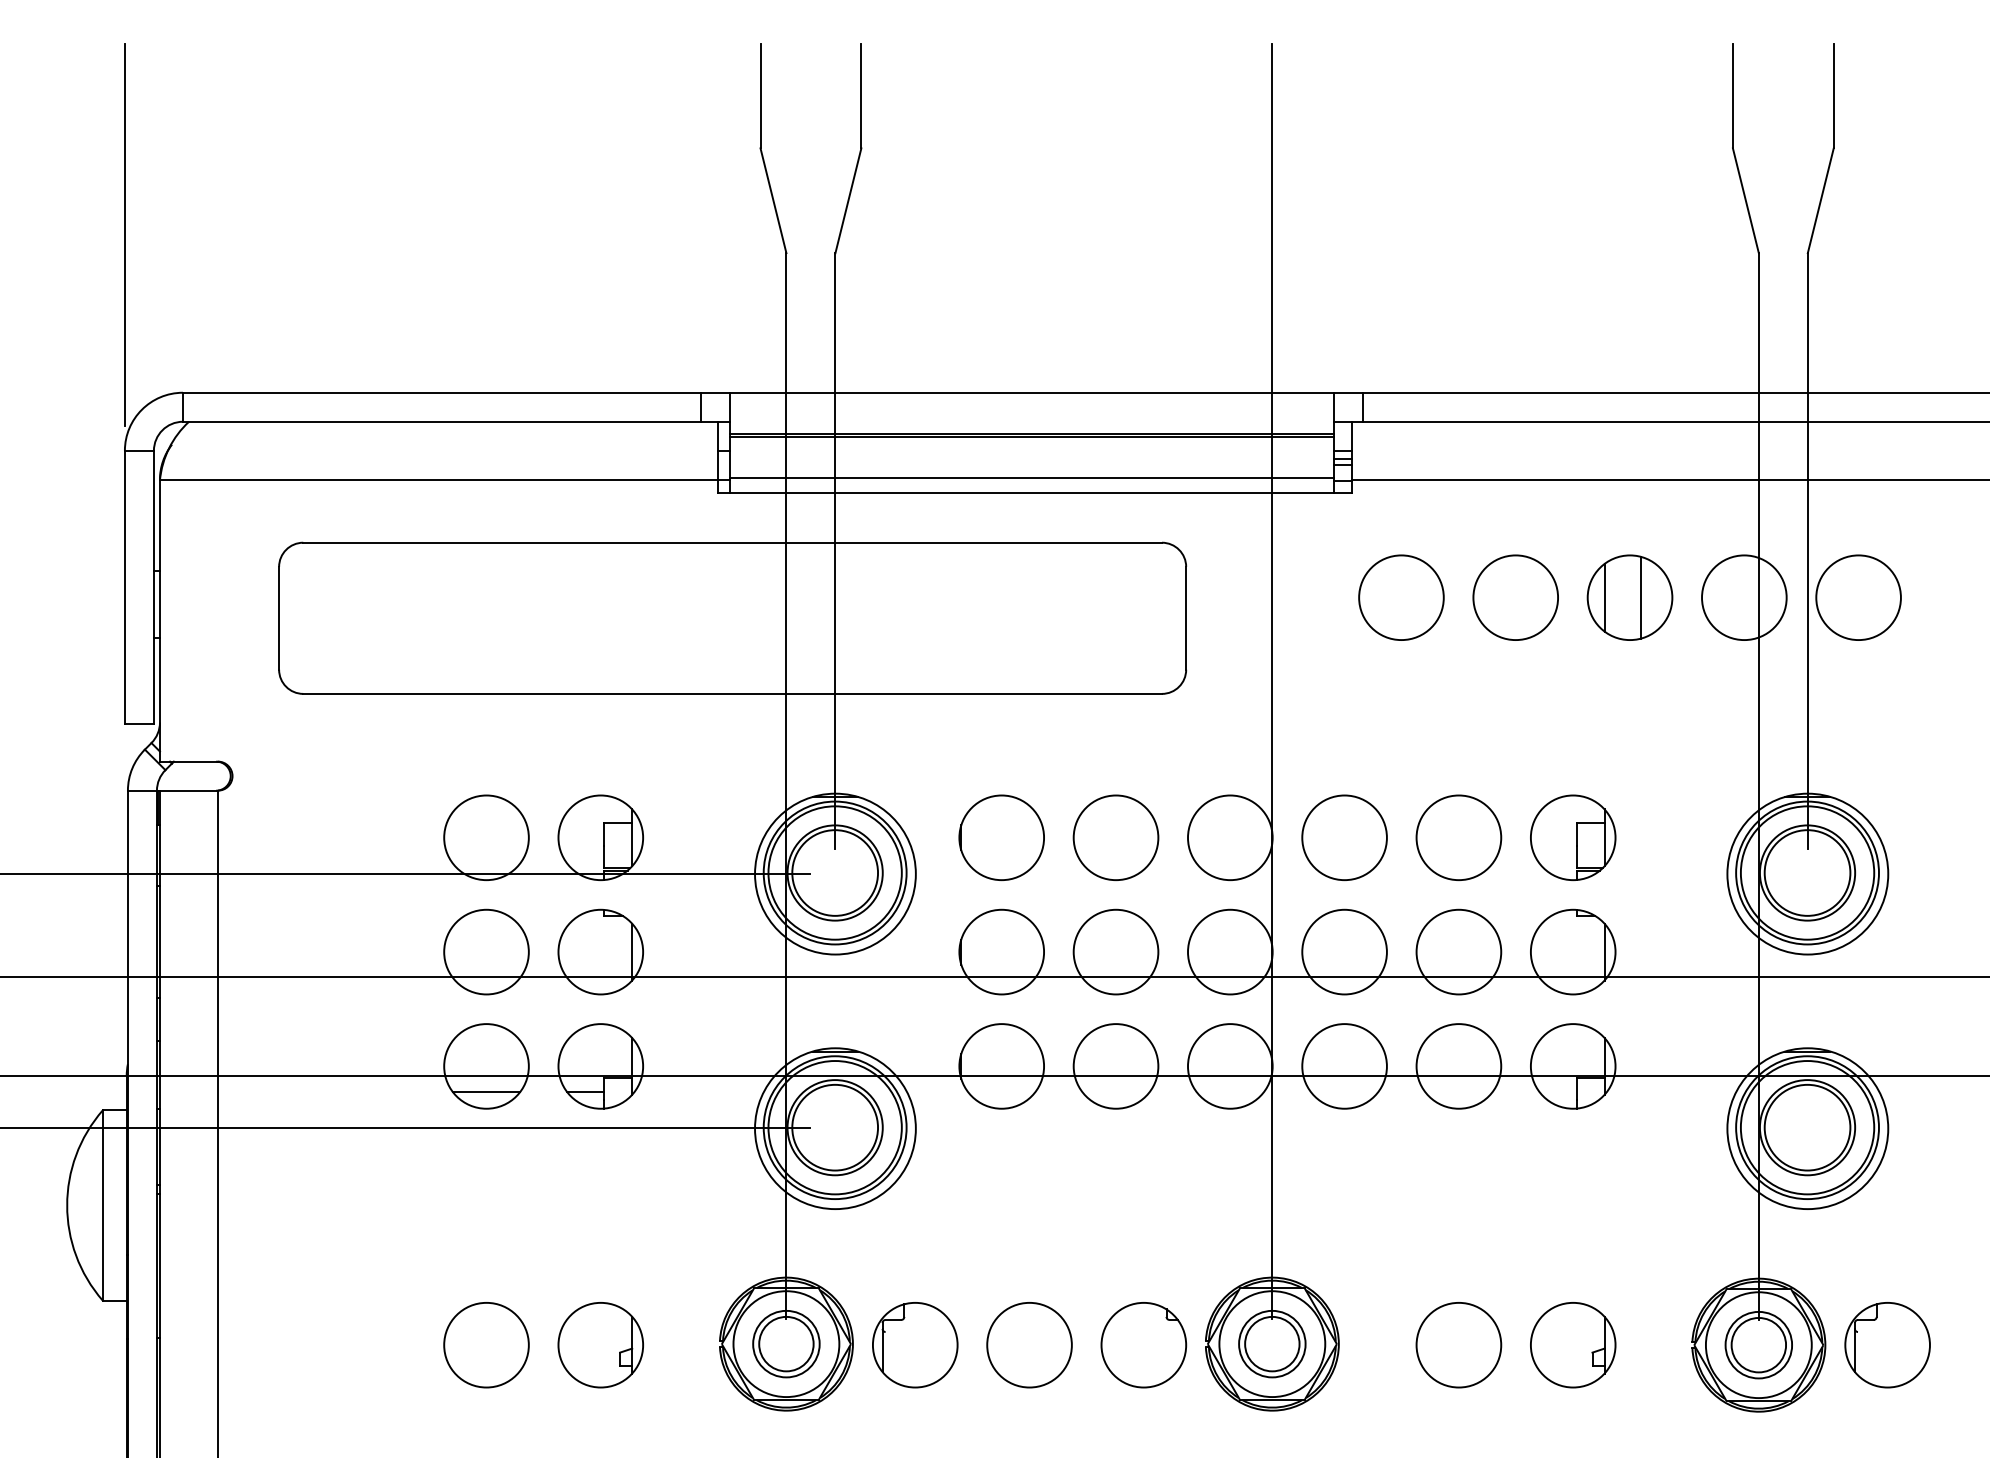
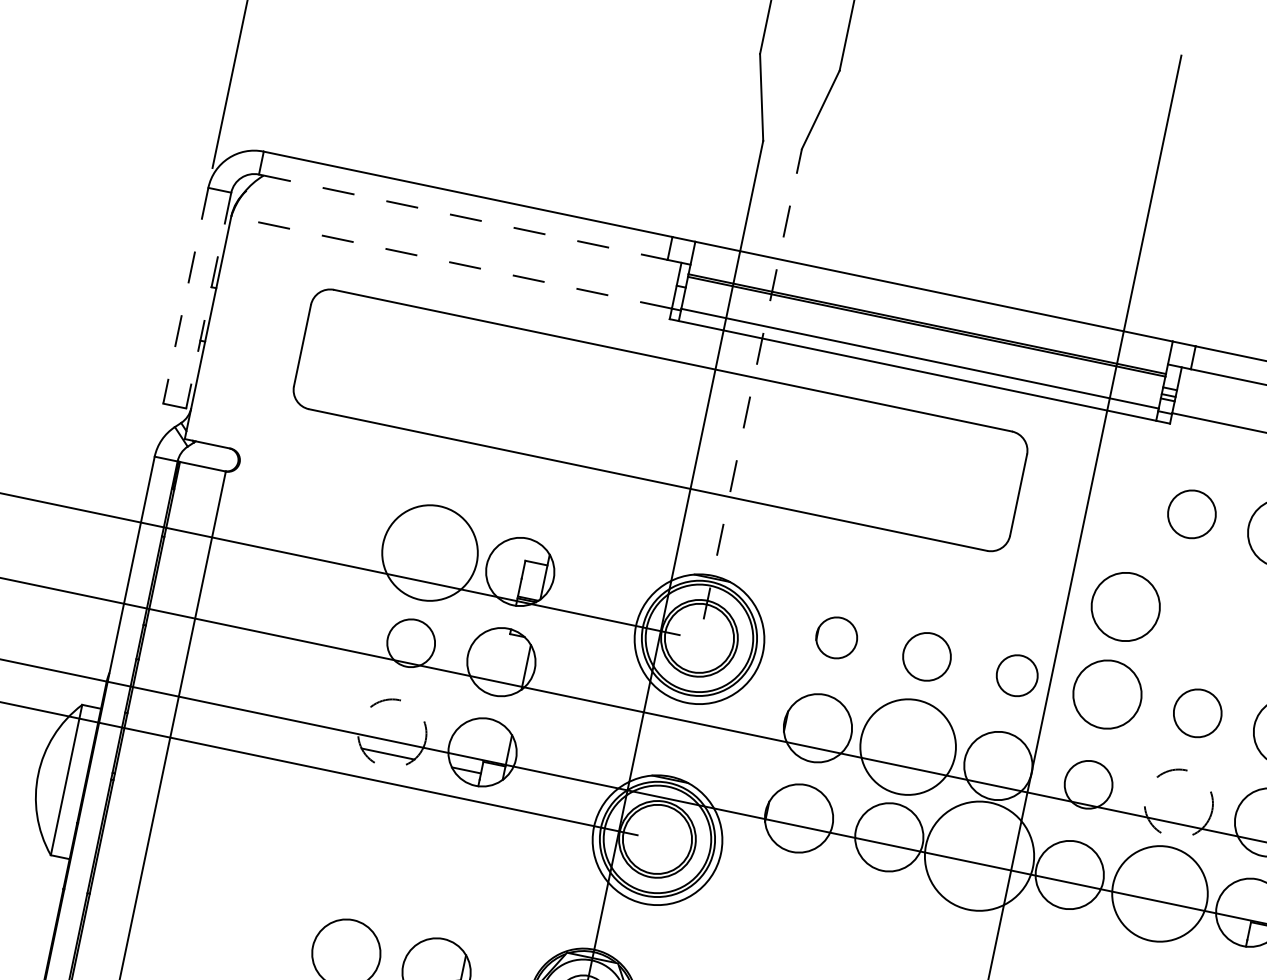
line: (441, 421) -> (463, 216), solid -> dashed
line: (438, 479) -> (451, 262), solid -> dashed
line: (835, 551) -> (752, 384), solid -> dashed
line: (124, 587) -> (185, 295), solid -> dashed
line: (153, 587) -> (208, 300), solid -> dashed
circle: (1401, 597) -> (1192, 514), size x0.7
circle: (1344, 726) -> (1125, 606), added
circle: (486, 837) -> (430, 552), size x1.4
circle: (1001, 837) -> (836, 637), size x0.6
circle: (1115, 837) -> (926, 656), size x0.7
circle: (1230, 837) -> (1017, 675), size x0.6
circle: (1458, 837) -> (1197, 713), size x0.7
circle: (486, 951) -> (411, 642), size x0.7
circle: (1115, 951) -> (907, 746), size x1.4
circle: (1344, 951) -> (1088, 784), size x0.7
circle: (1458, 951) -> (1178, 803), solid -> dashed
circle: (486, 1066) -> (392, 733), solid -> dashed
circle: (1230, 1066) -> (979, 856), size x1.6
circle: (1458, 1066) -> (1159, 893), size x1.4

